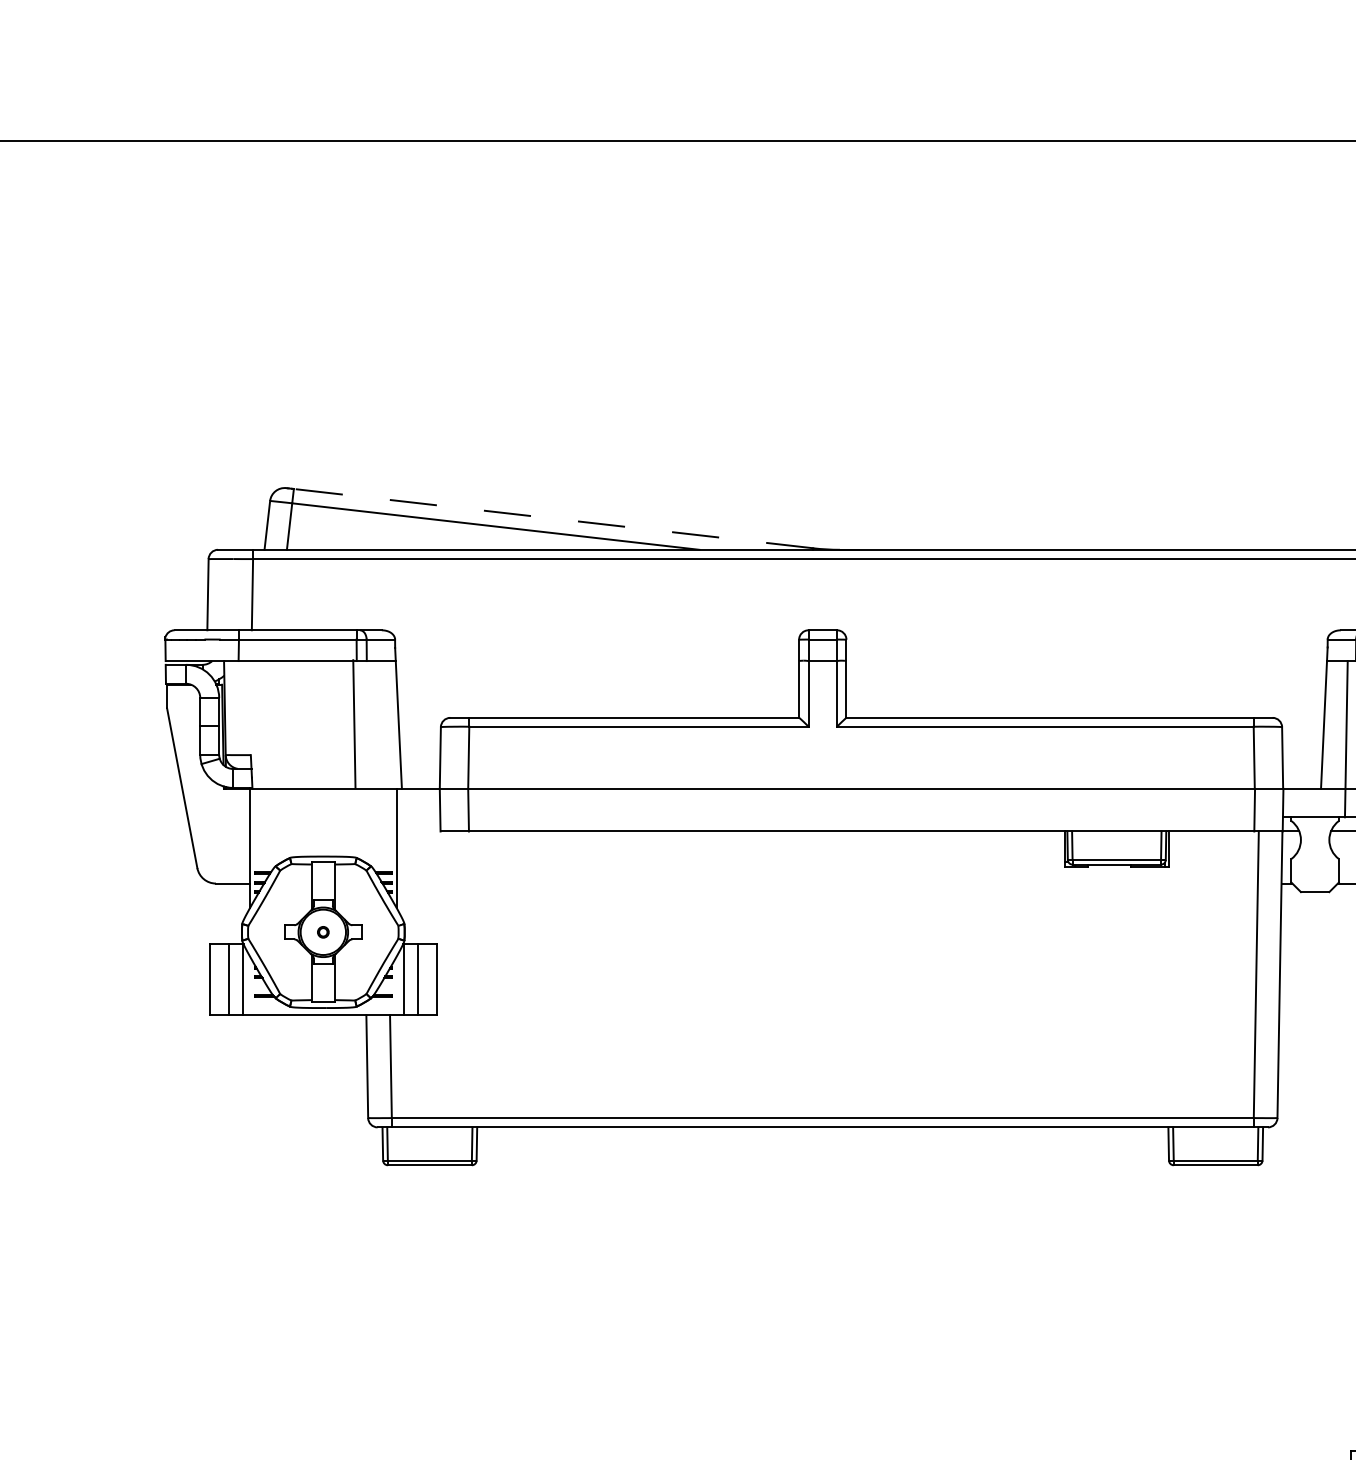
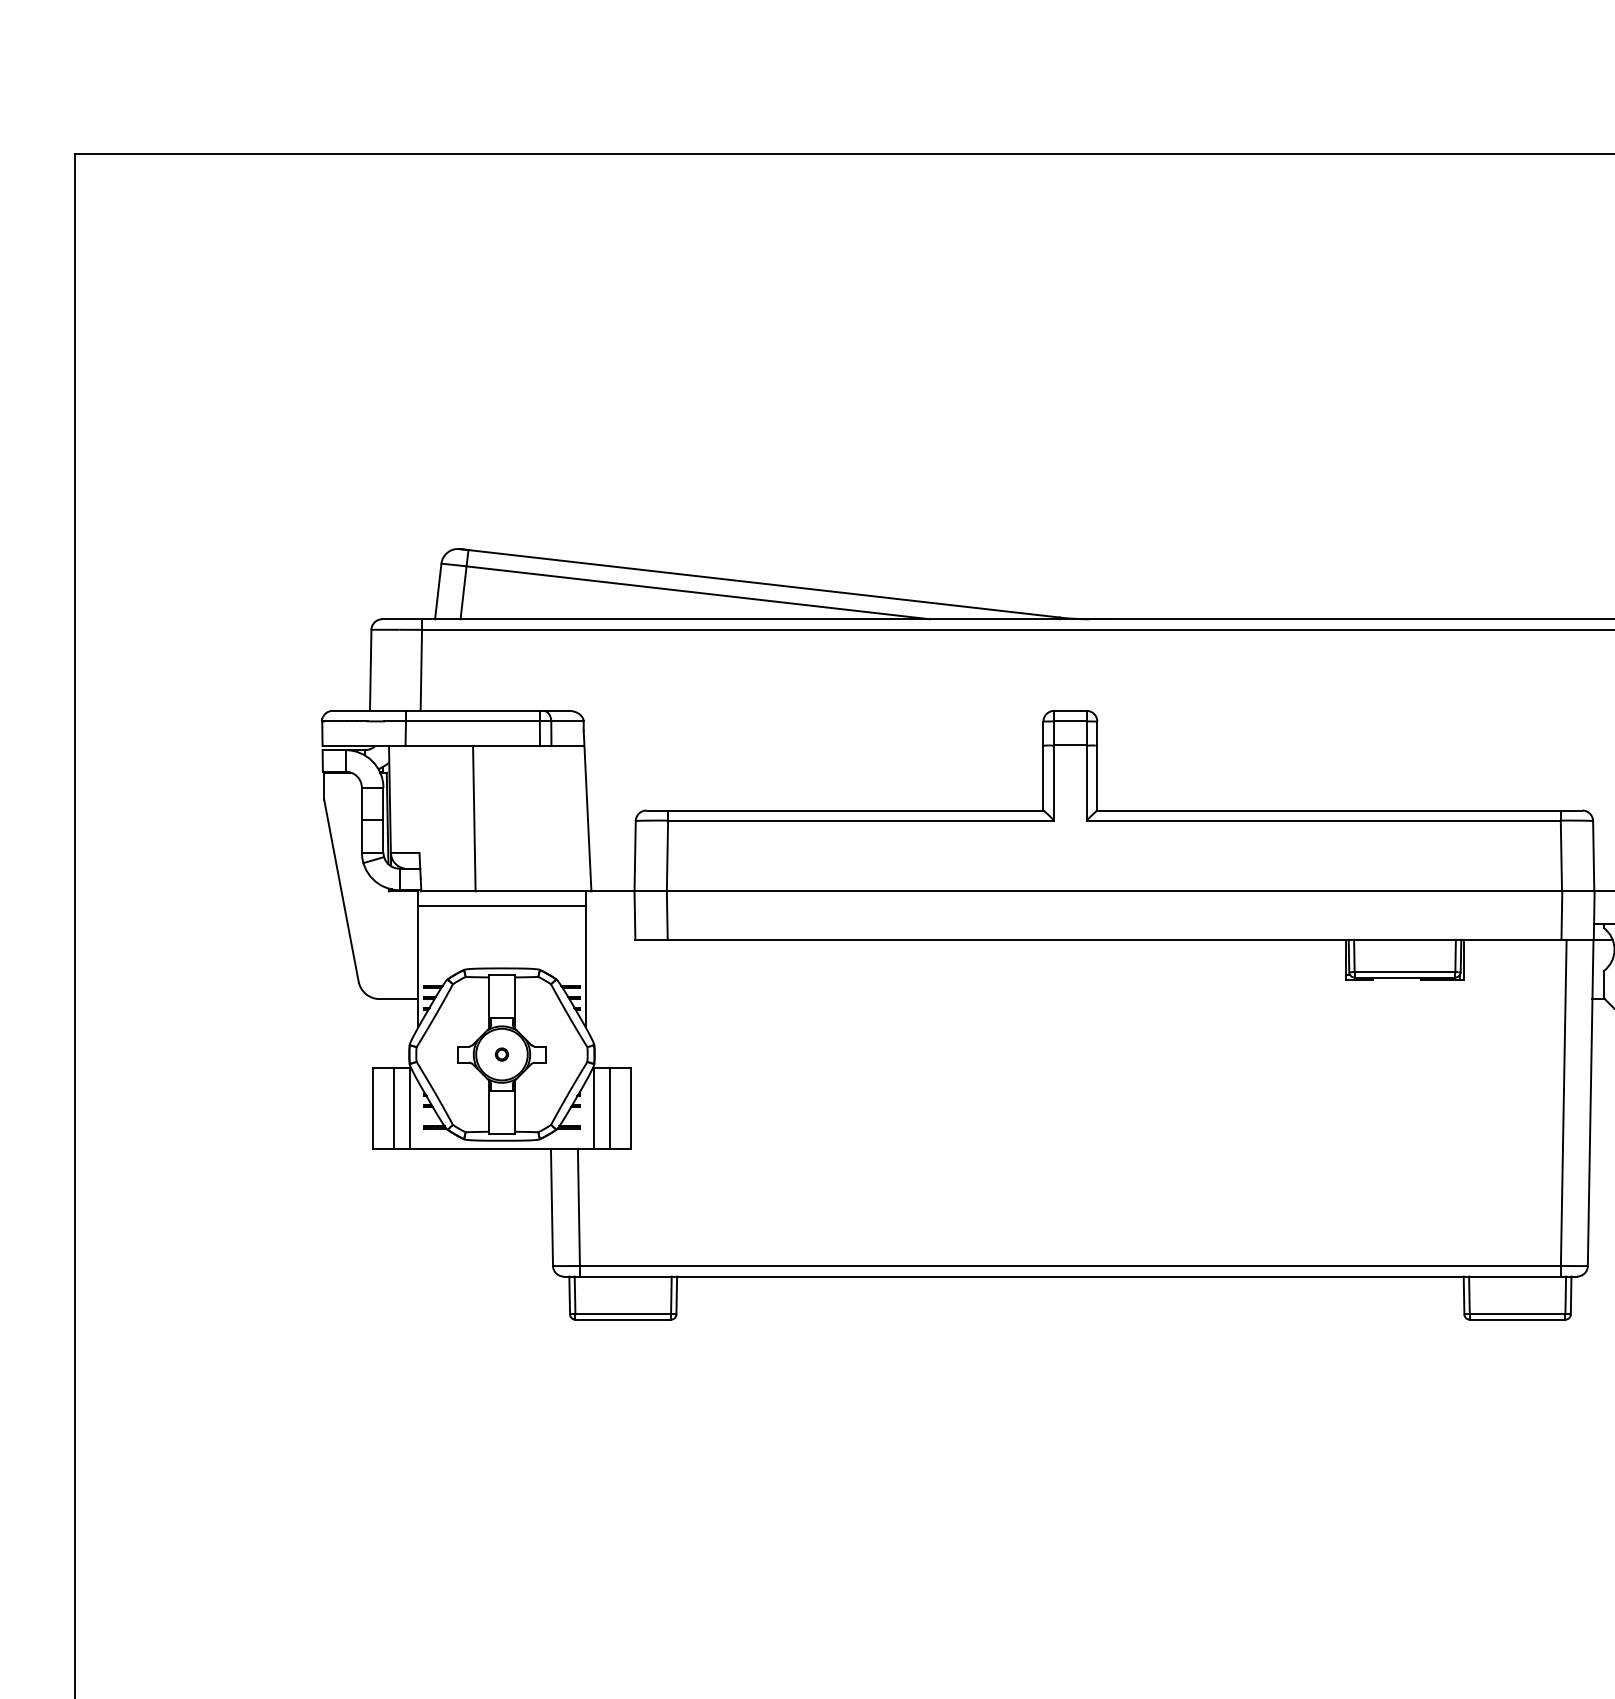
line: (549, 518) -> (759, 583), dashed -> solid
line: (354, 723) -> (474, 818), moved
line: (322, 802) -> (501, 906), added

